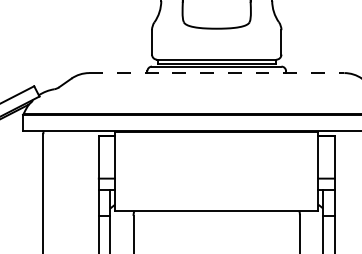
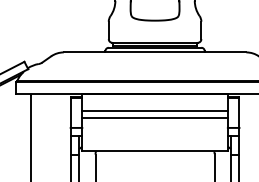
line: (217, 73) -> (155, 52), dashed -> solid
line: (215, 154) -> (154, 110), added
line: (215, 165) -> (154, 118), added

